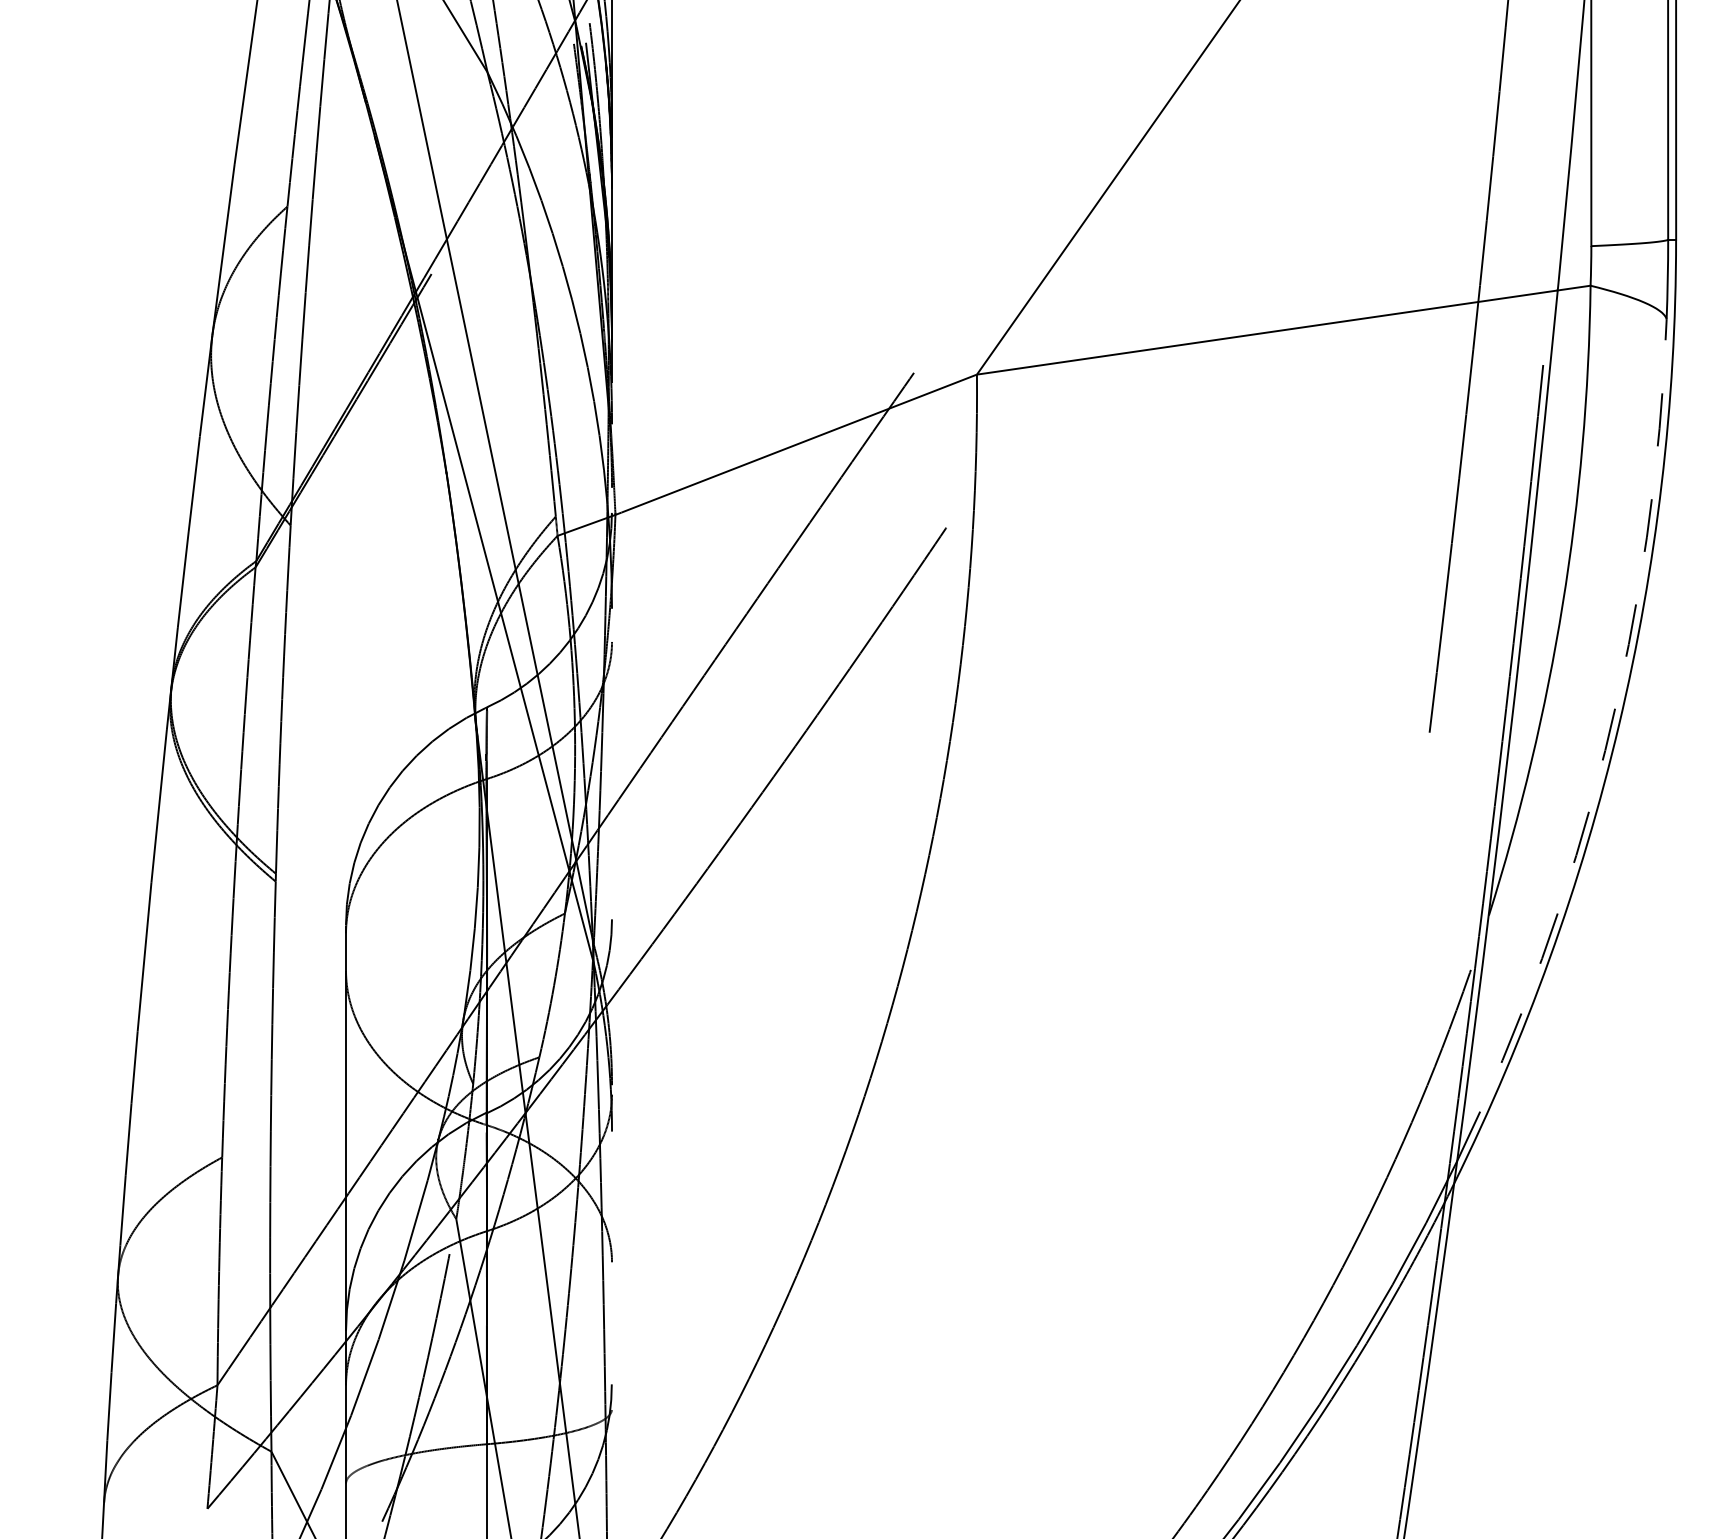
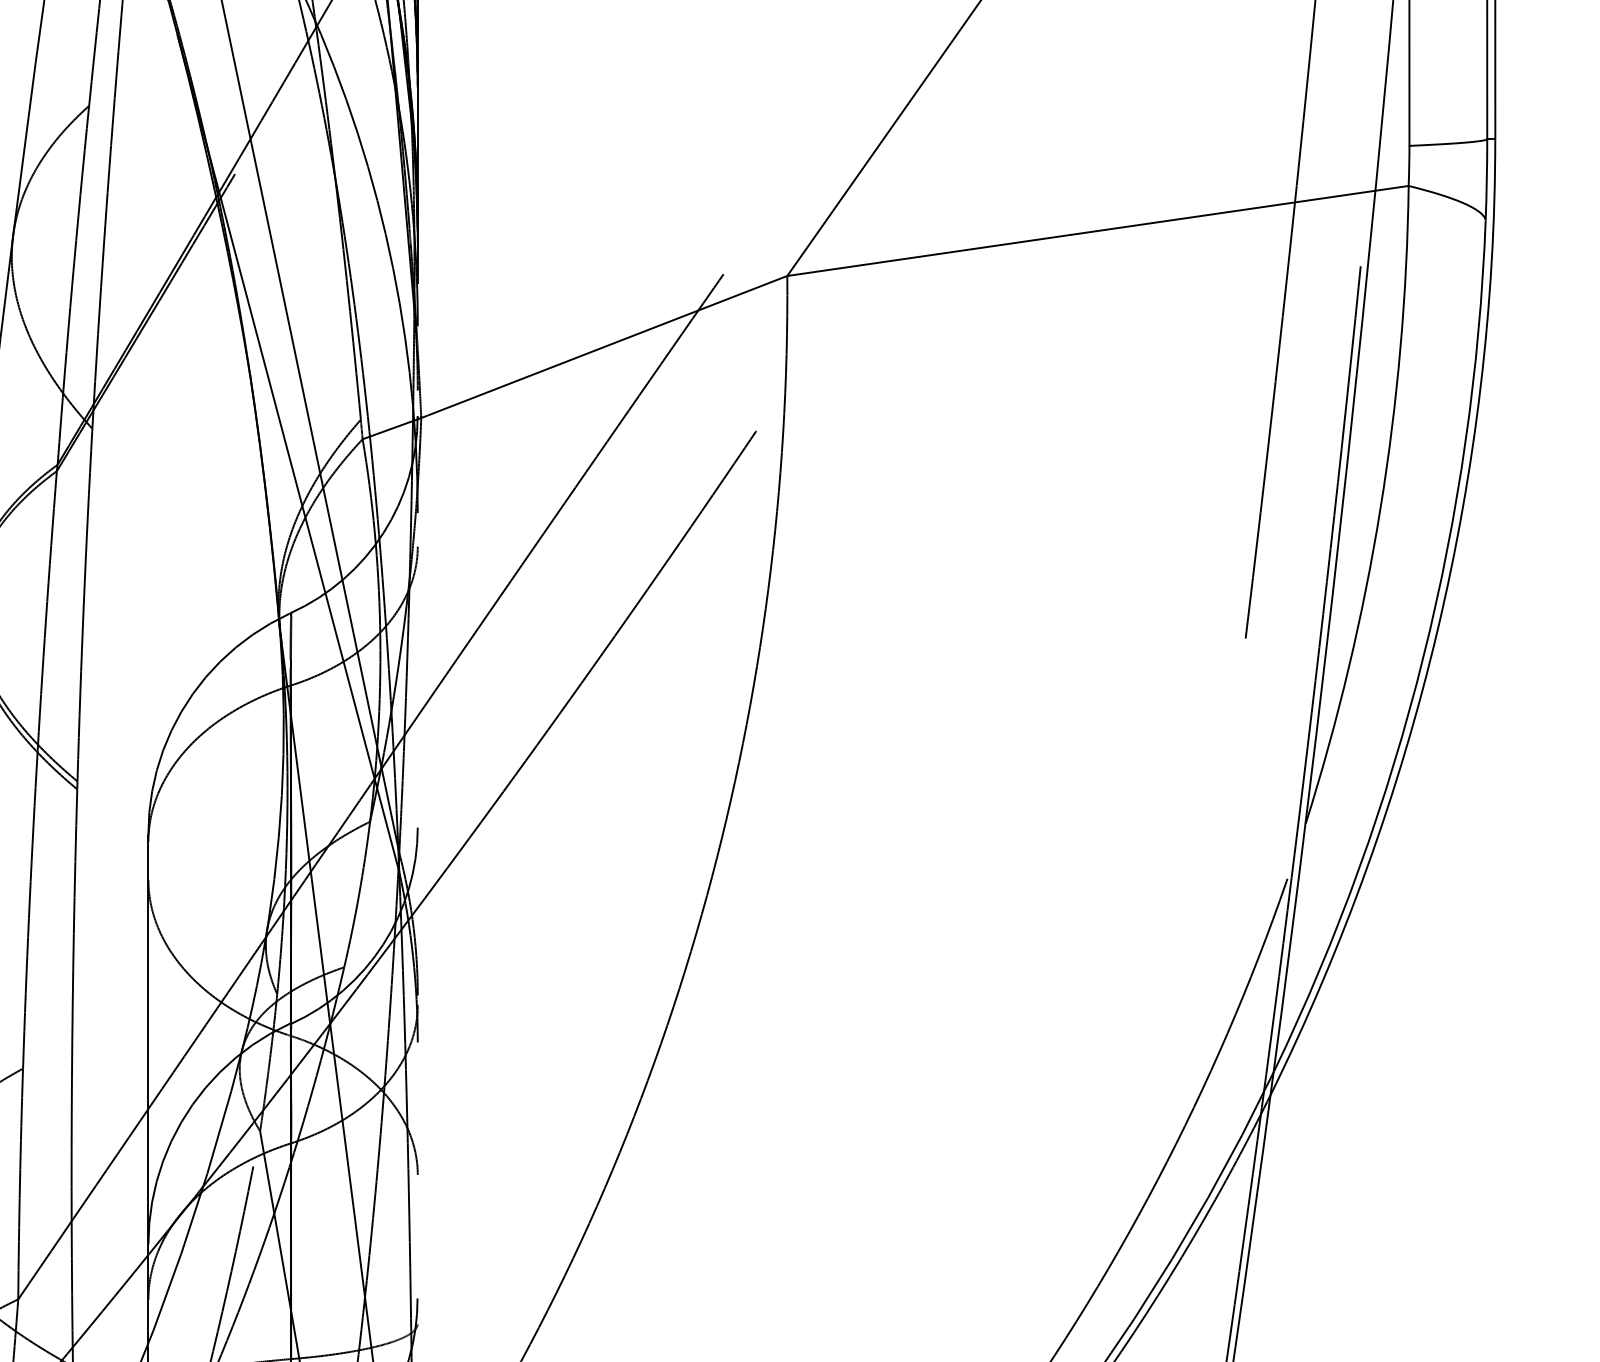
arc: (1605, 750) -> (1423, 656), dashed -> solid

